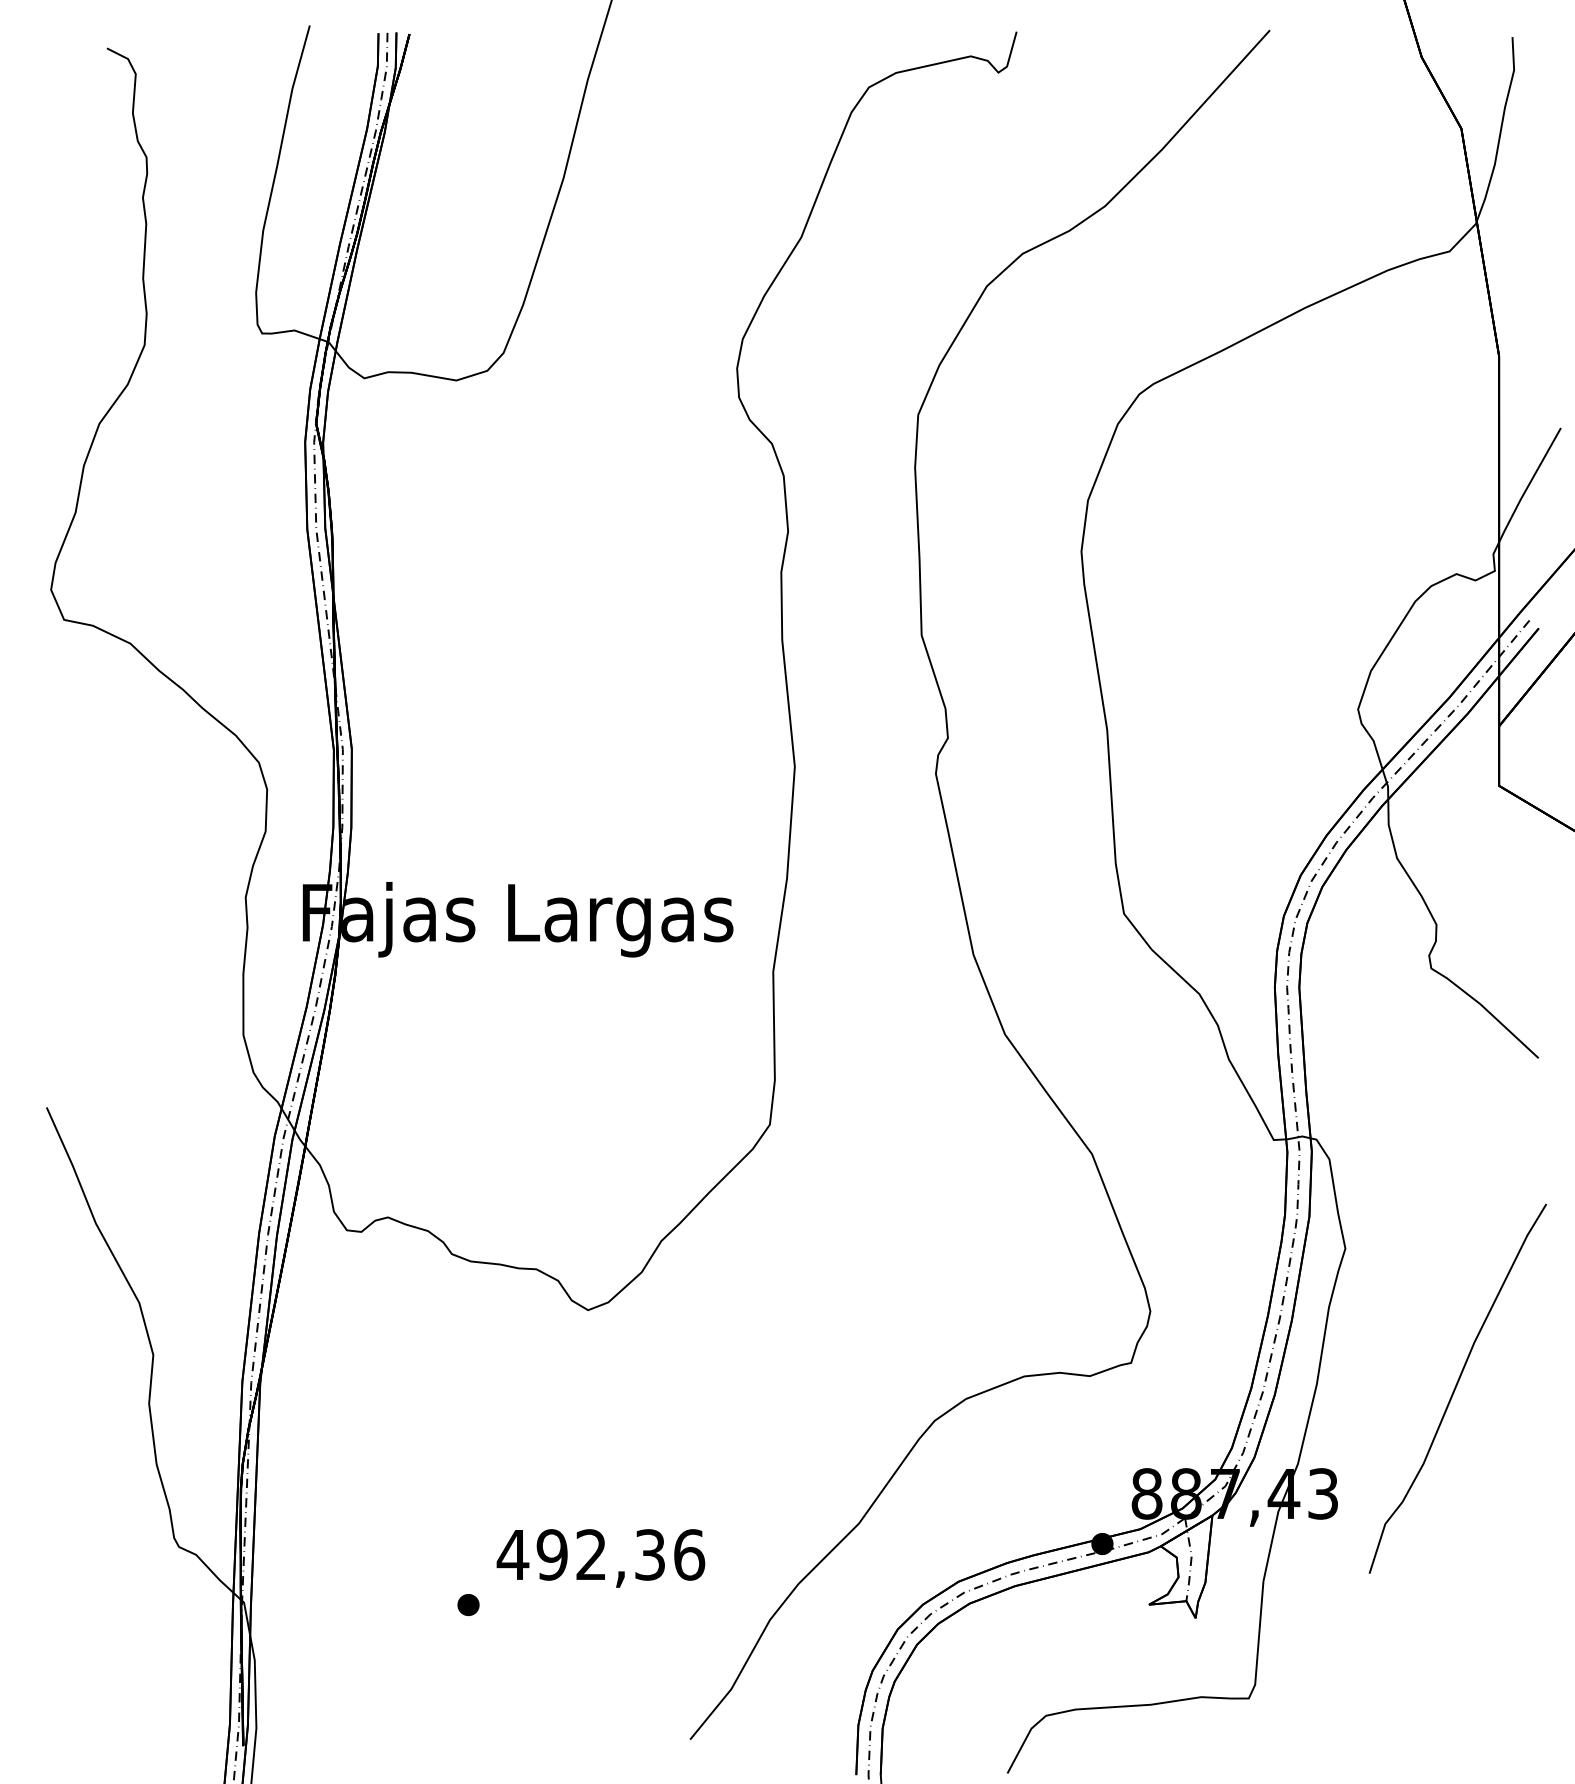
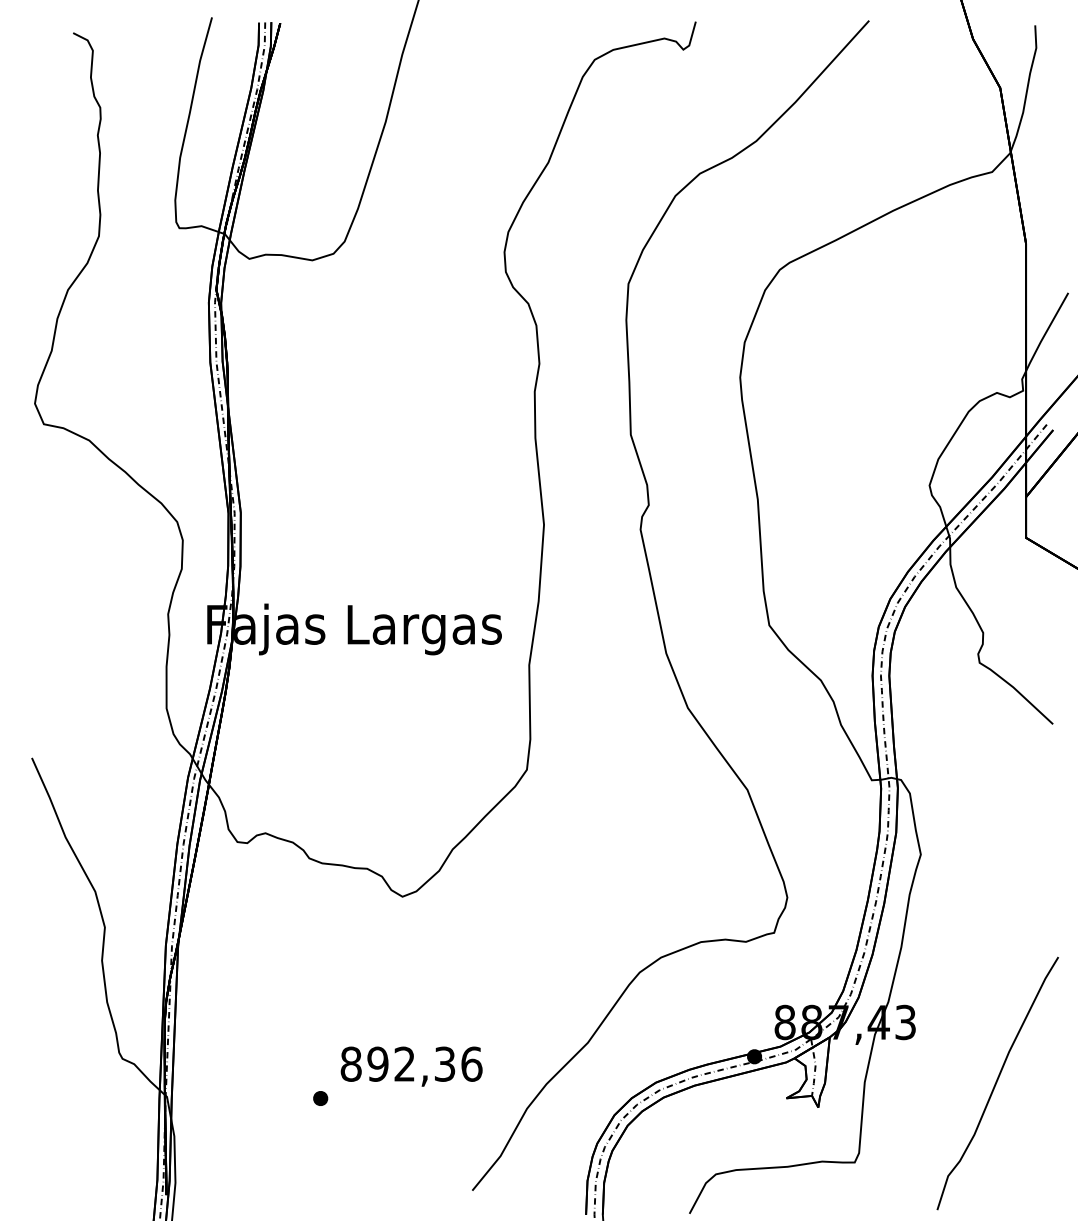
curve: (1457, 1387) -> (997, 1082), moved
text: (513, 1553) -> (351, 1063), 492,36 -> 892,36

